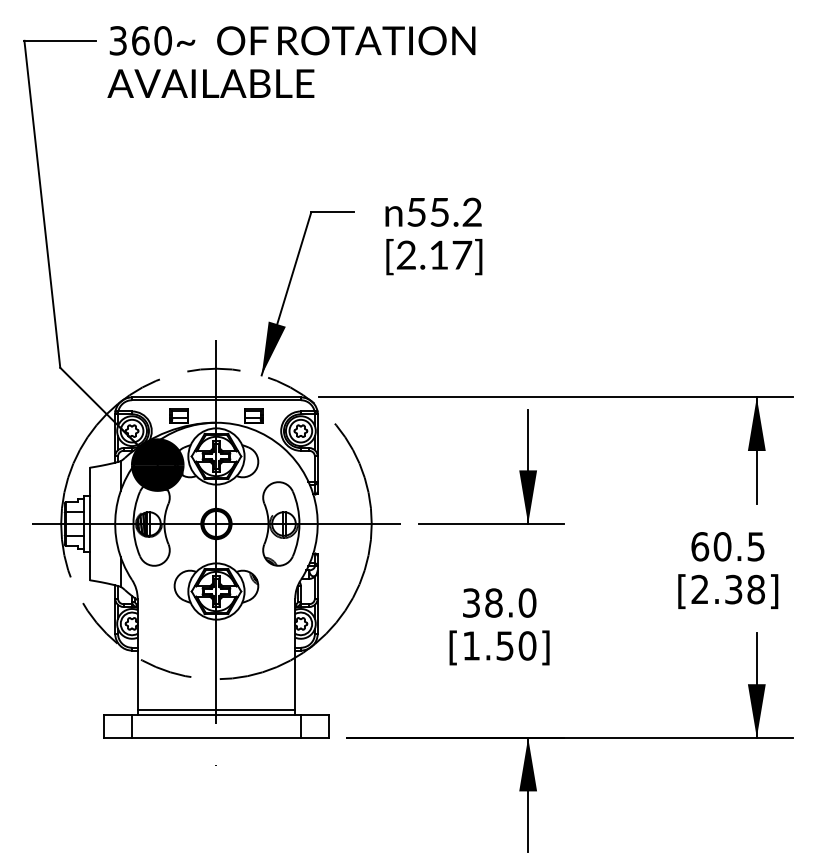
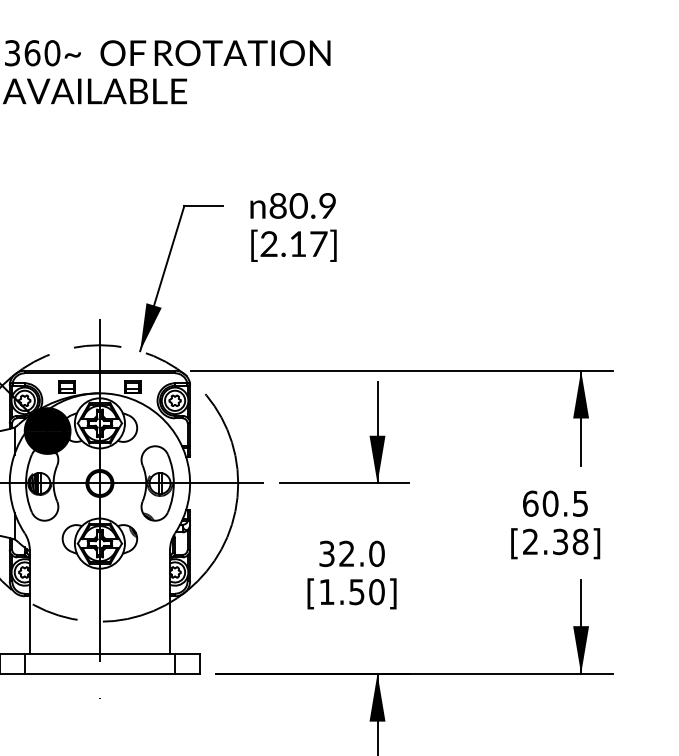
text: (444, 211) -> (302, 205), 55.2 -> 80.9
text: (493, 602) -> (346, 553), 38.0 -> 32.0
line: (216, 709) -> (99, 648), removed

